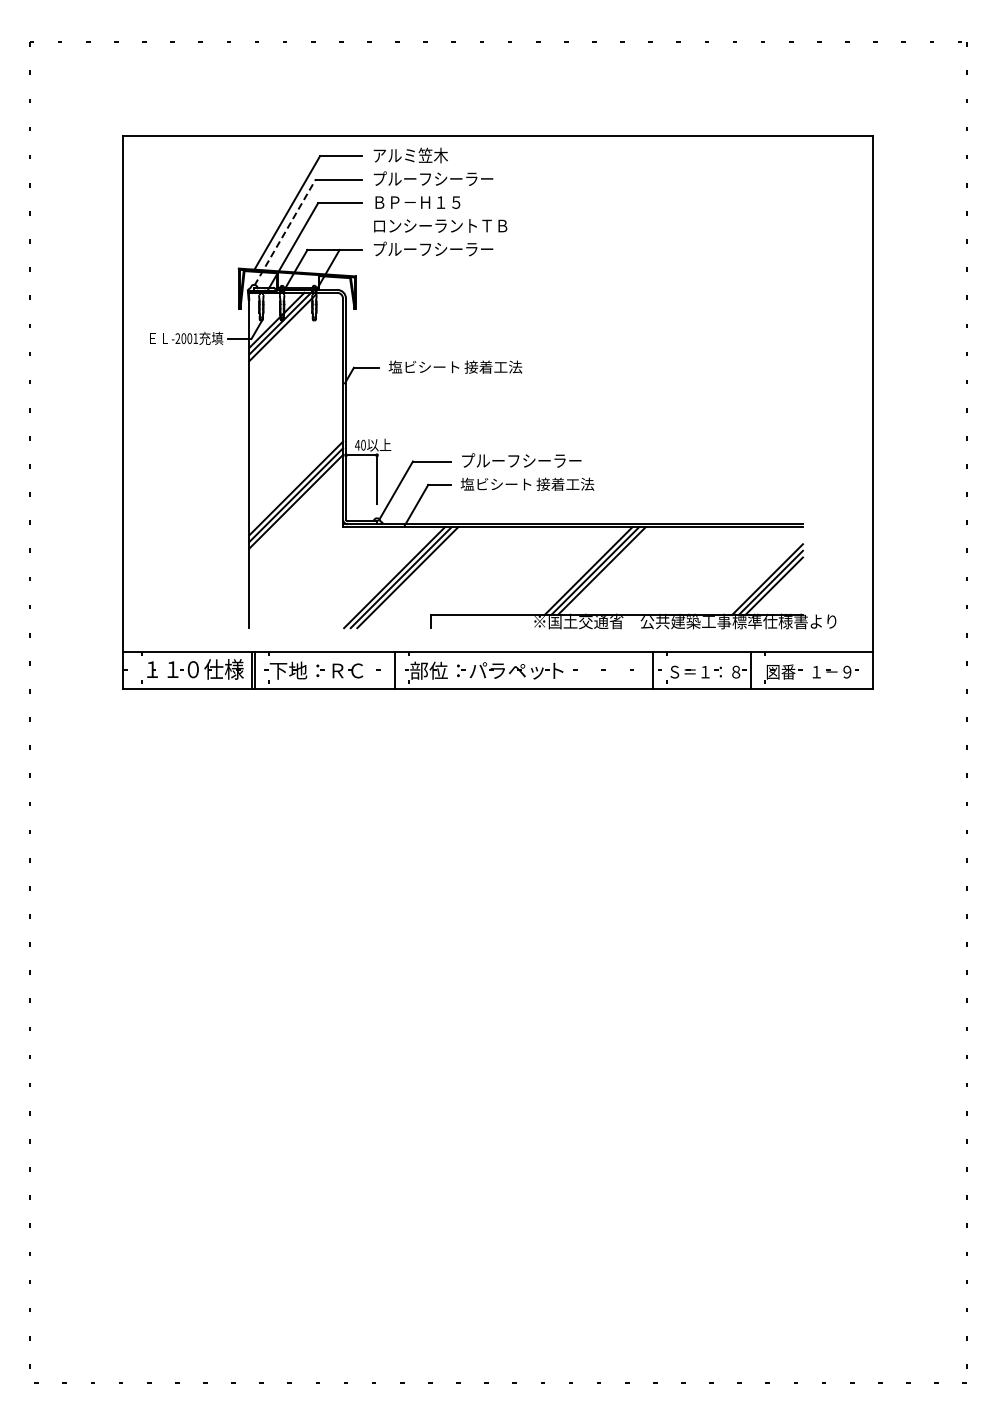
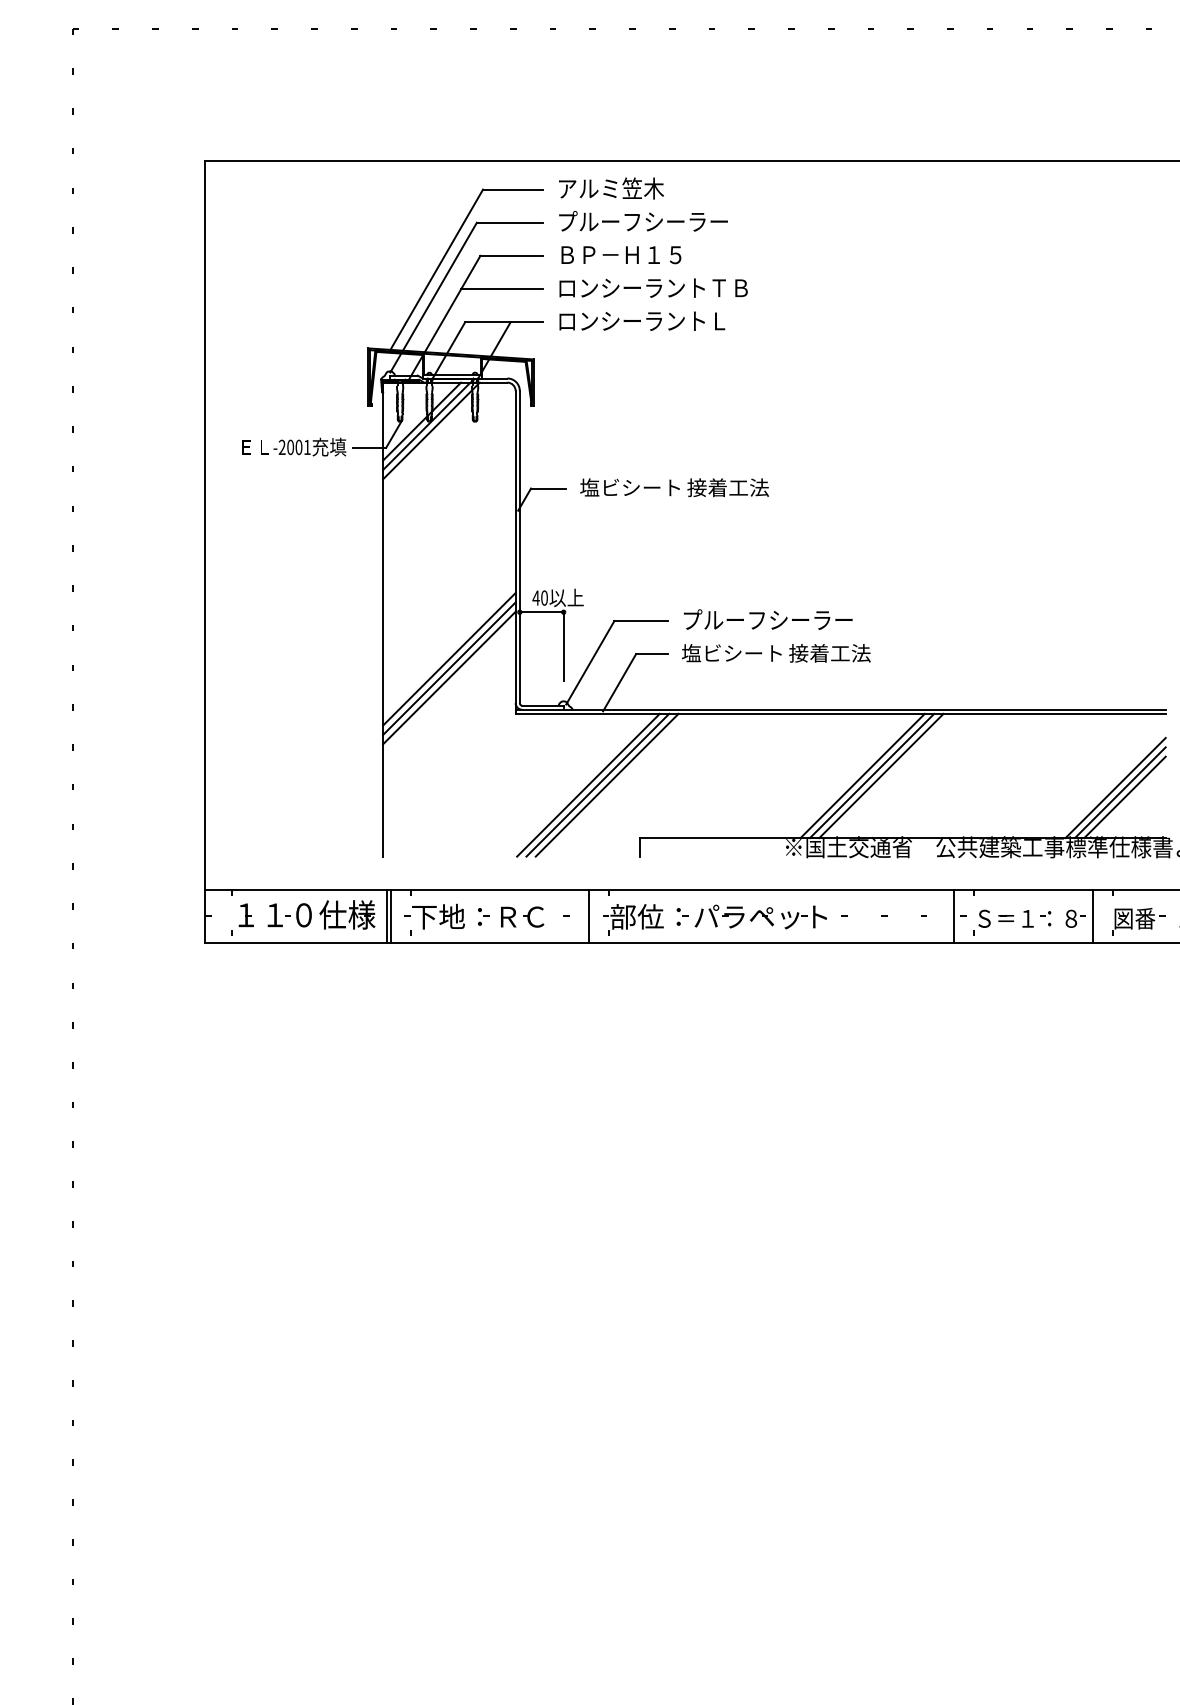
line: (333, 226) -> (502, 288), added
line: (285, 232) -> (434, 297), dashed -> solid
text: (433, 248) -> (643, 319), プルーフシーラー -> ロンシーラントＬ

